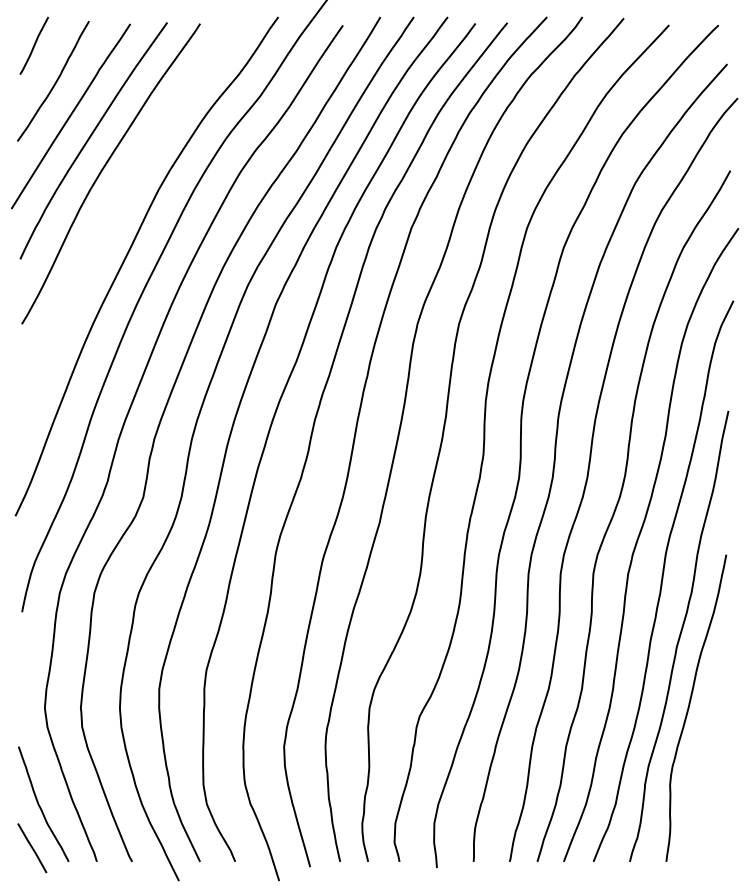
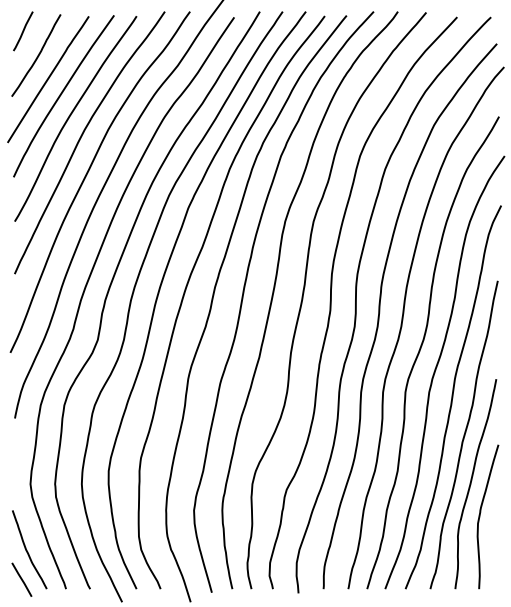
curve: (119, 202) -> (81, 138), added
curve: (703, 755) -> (480, 516), added

